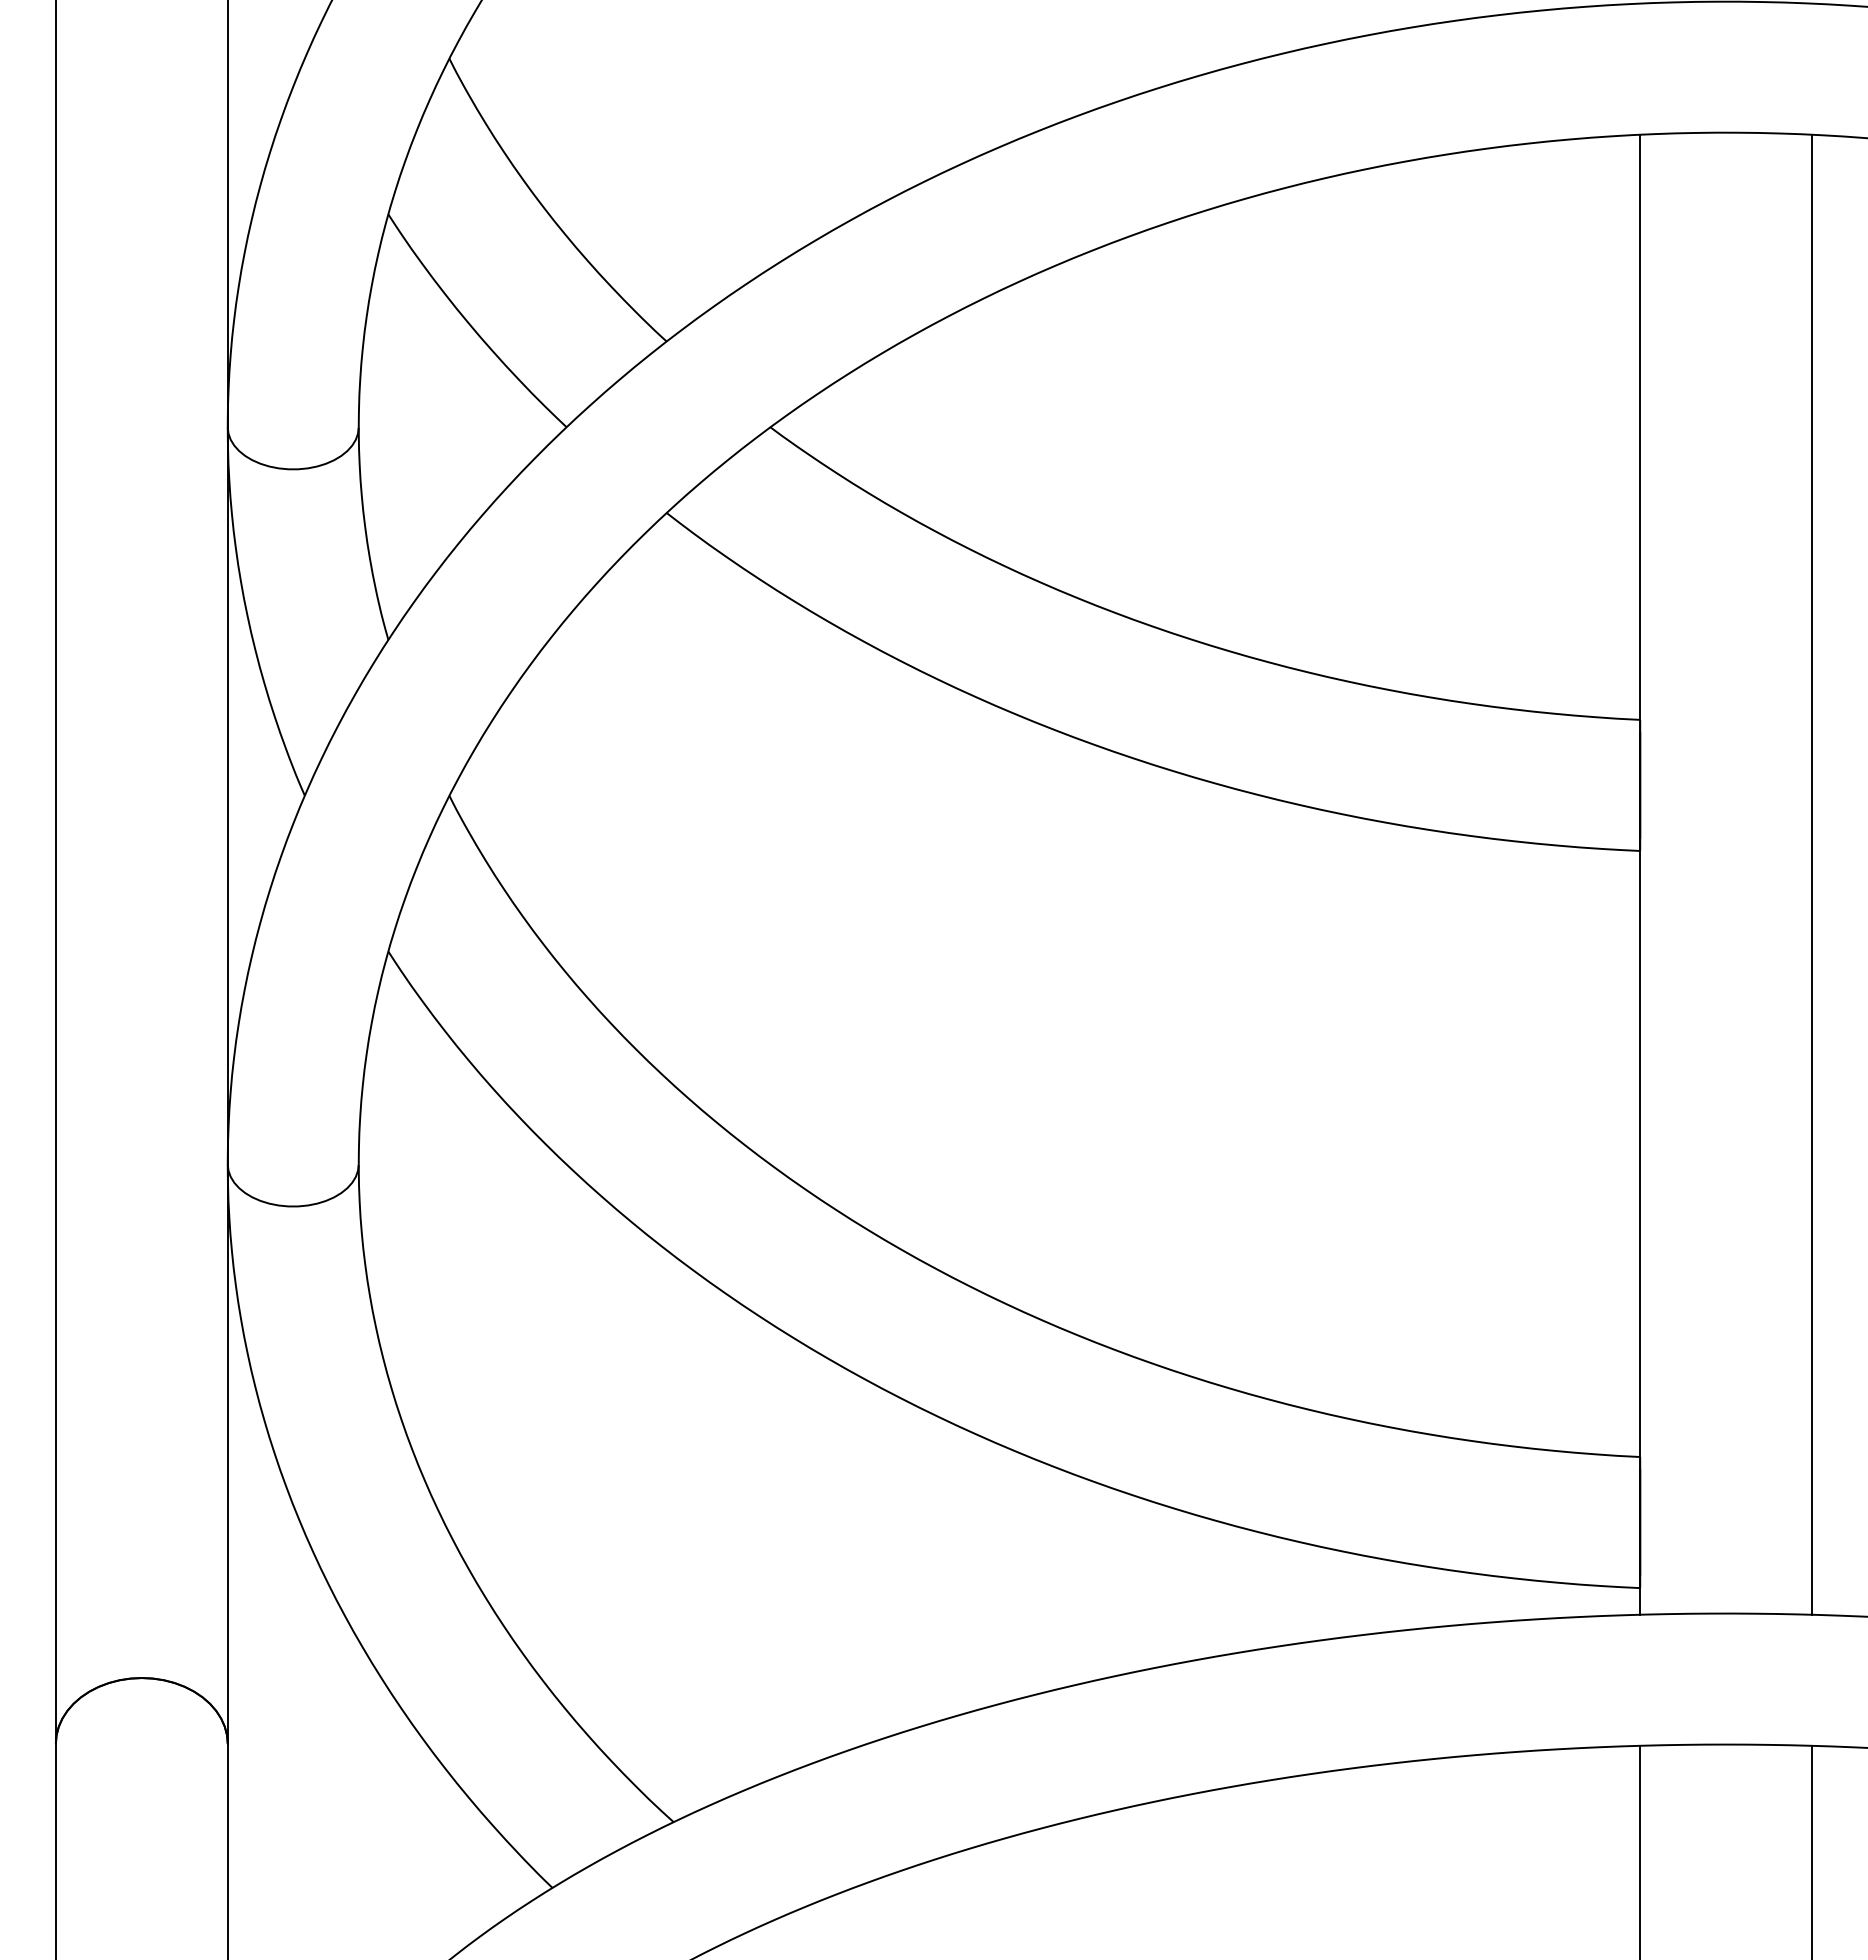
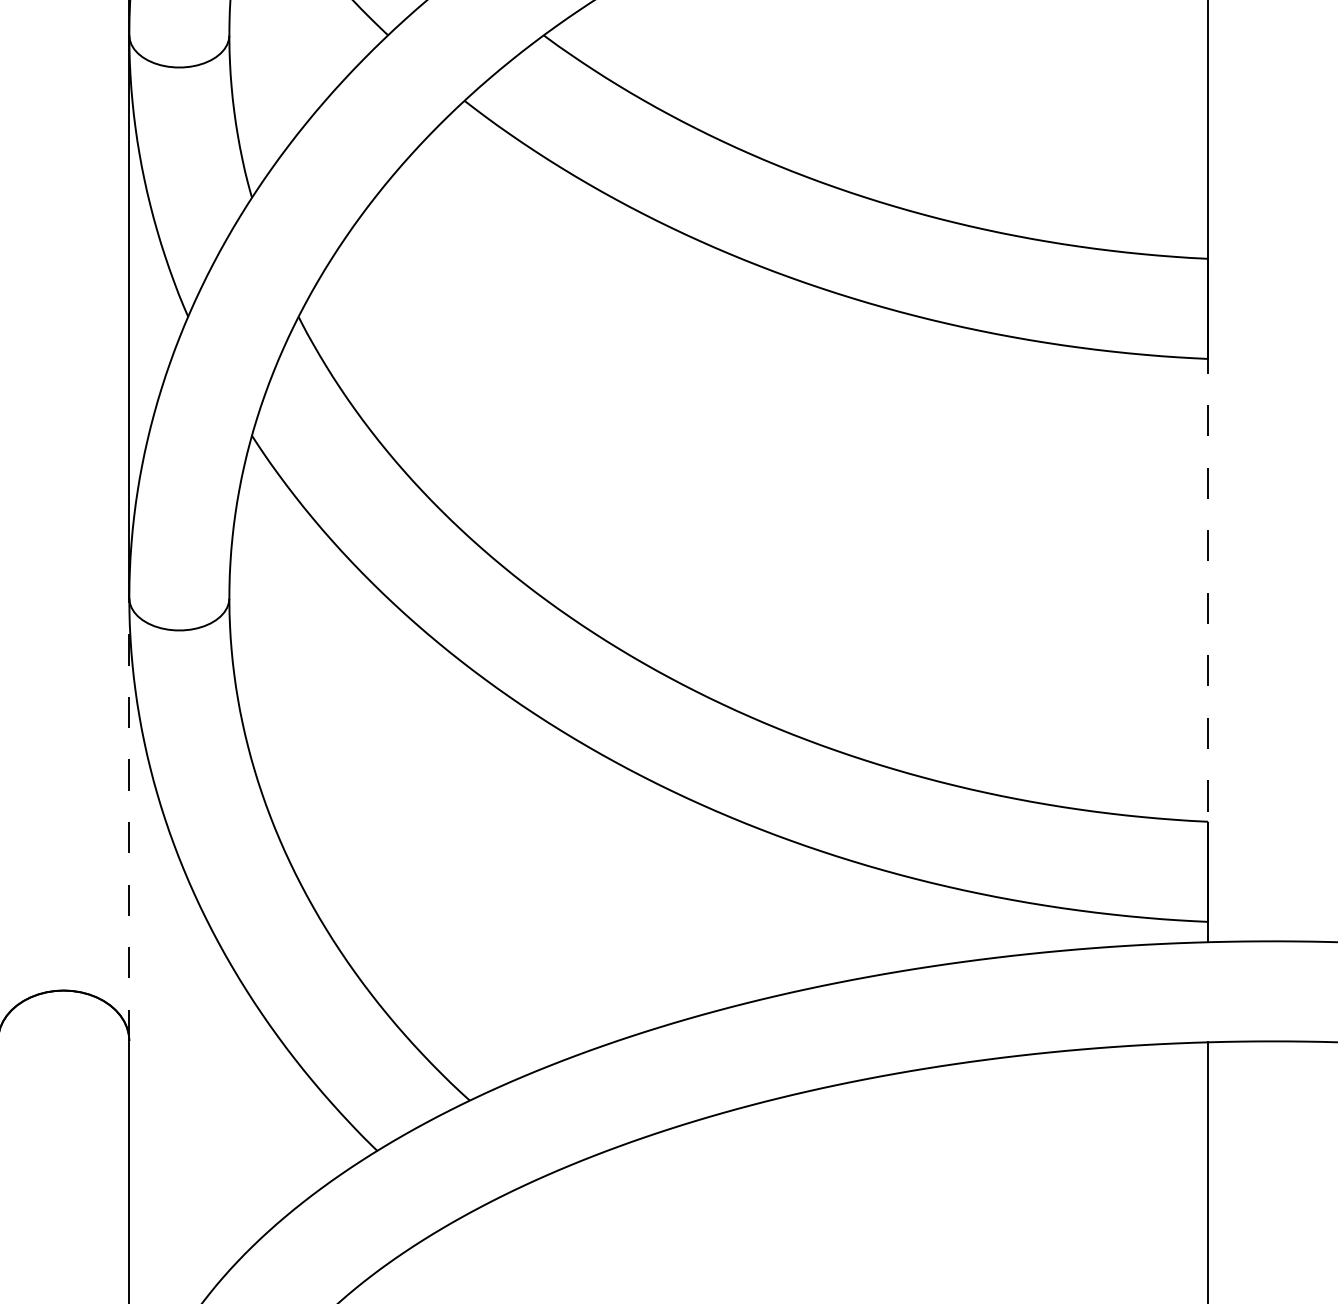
line: (1640, 1143) -> (1208, 582), solid -> dashed
line: (227, 1454) -> (129, 819), solid -> dashed

